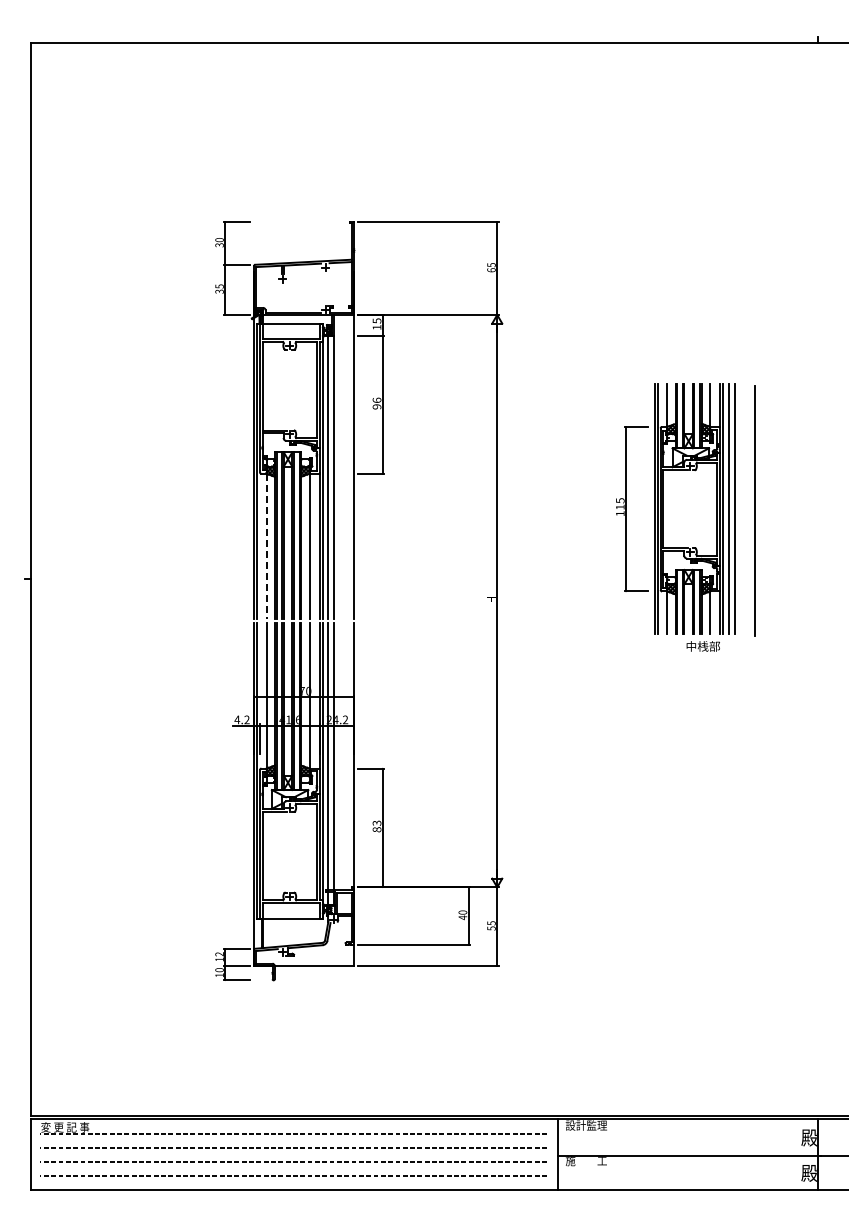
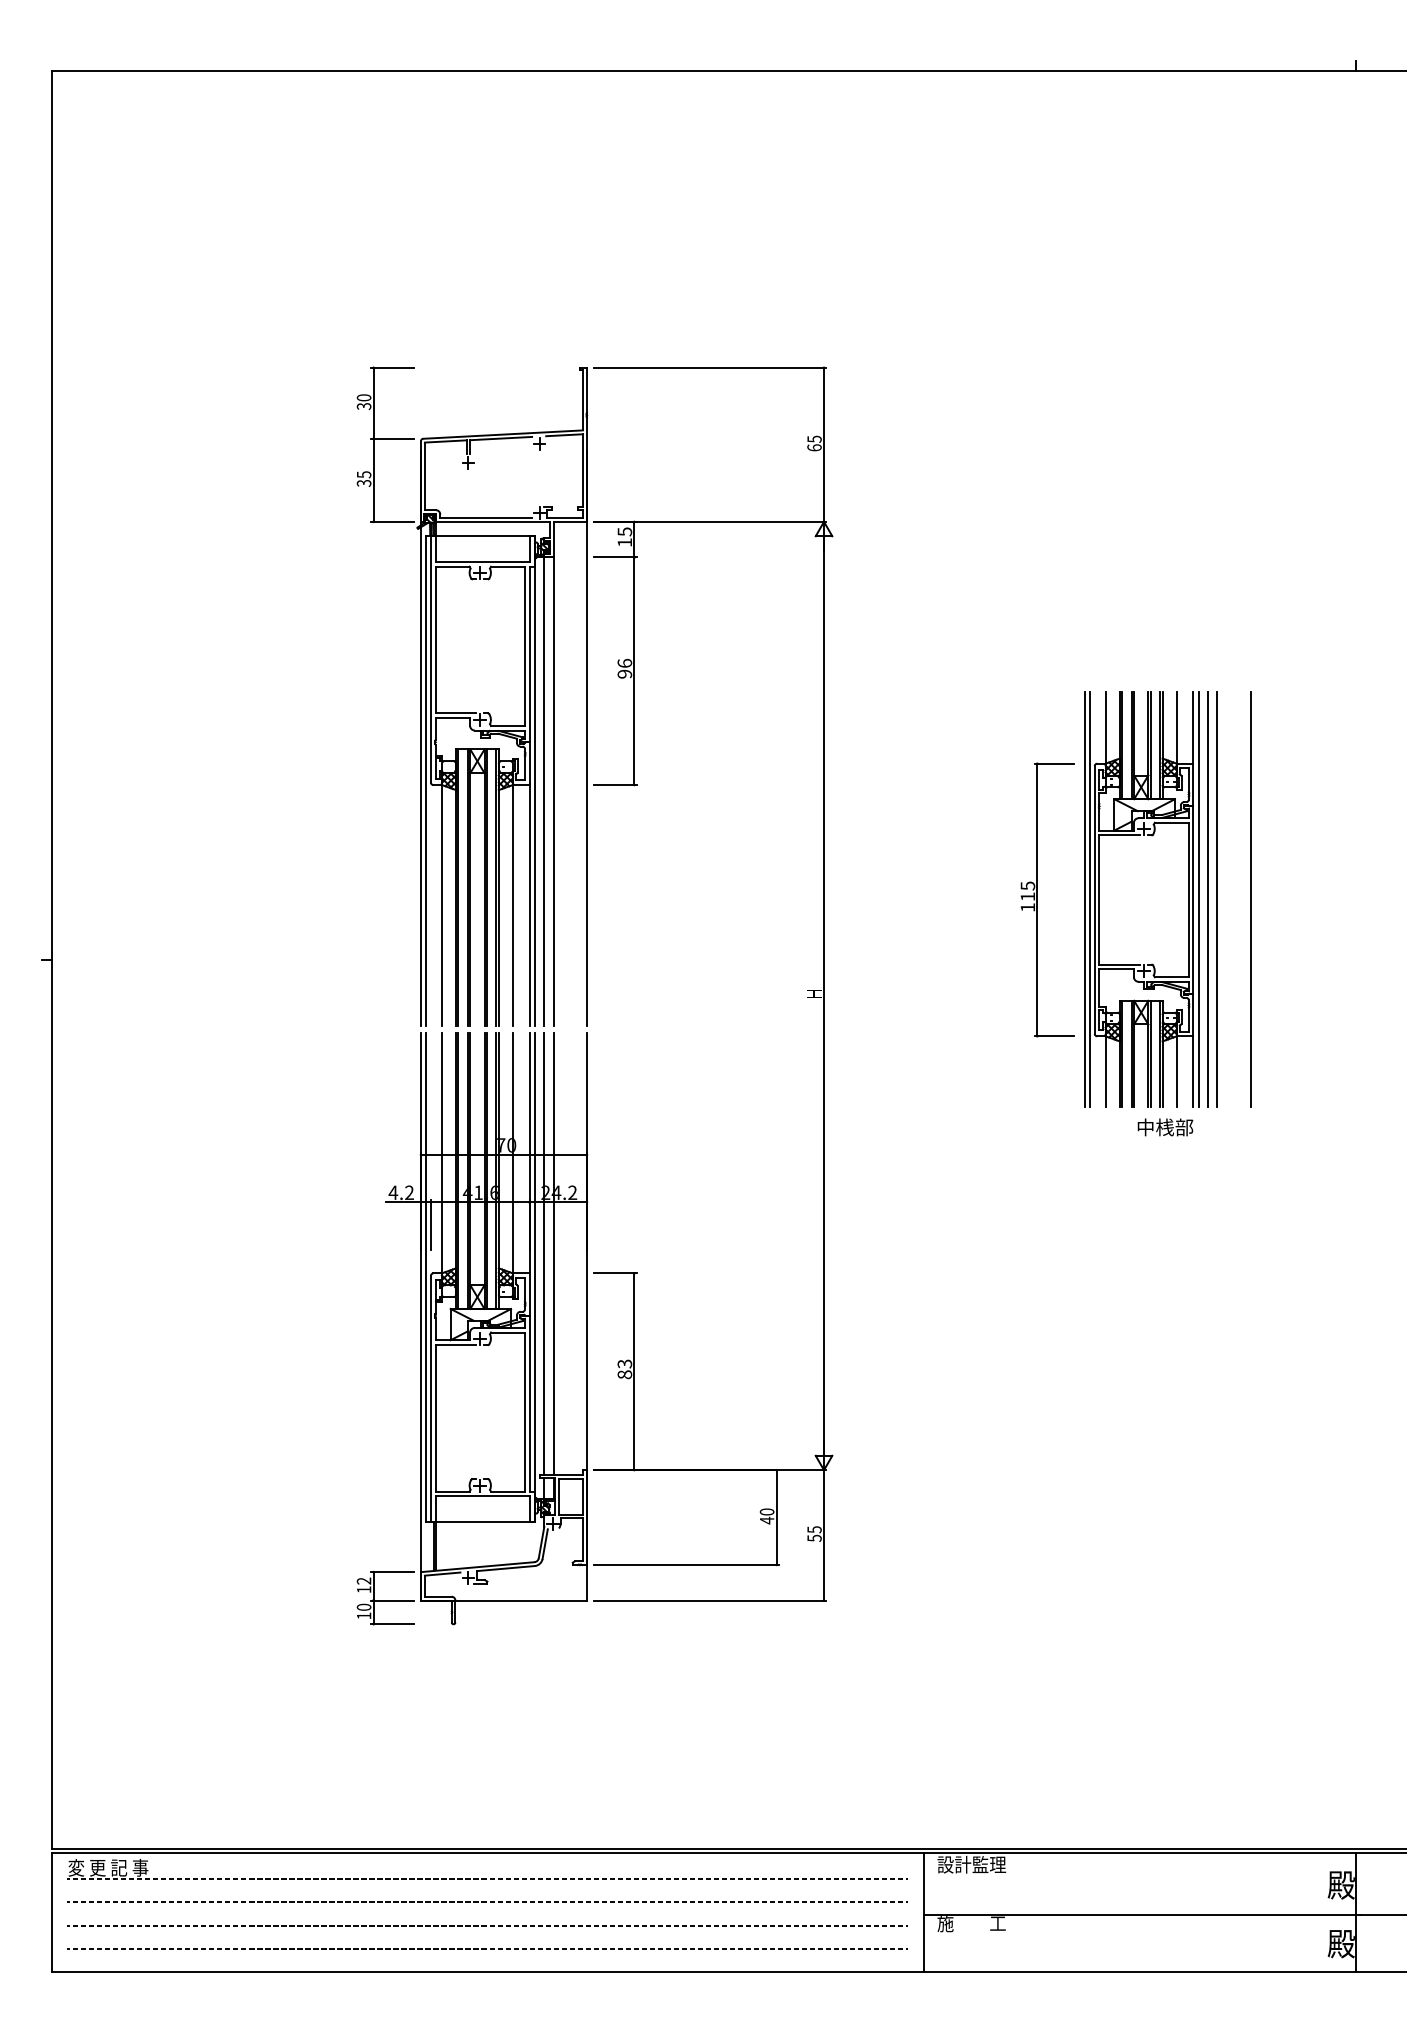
line: (754, 510) -> (1250, 898), moved
part: (675, 517) -> (1119, 913), moved
line: (266, 546) -> (441, 905), dashed -> solid

